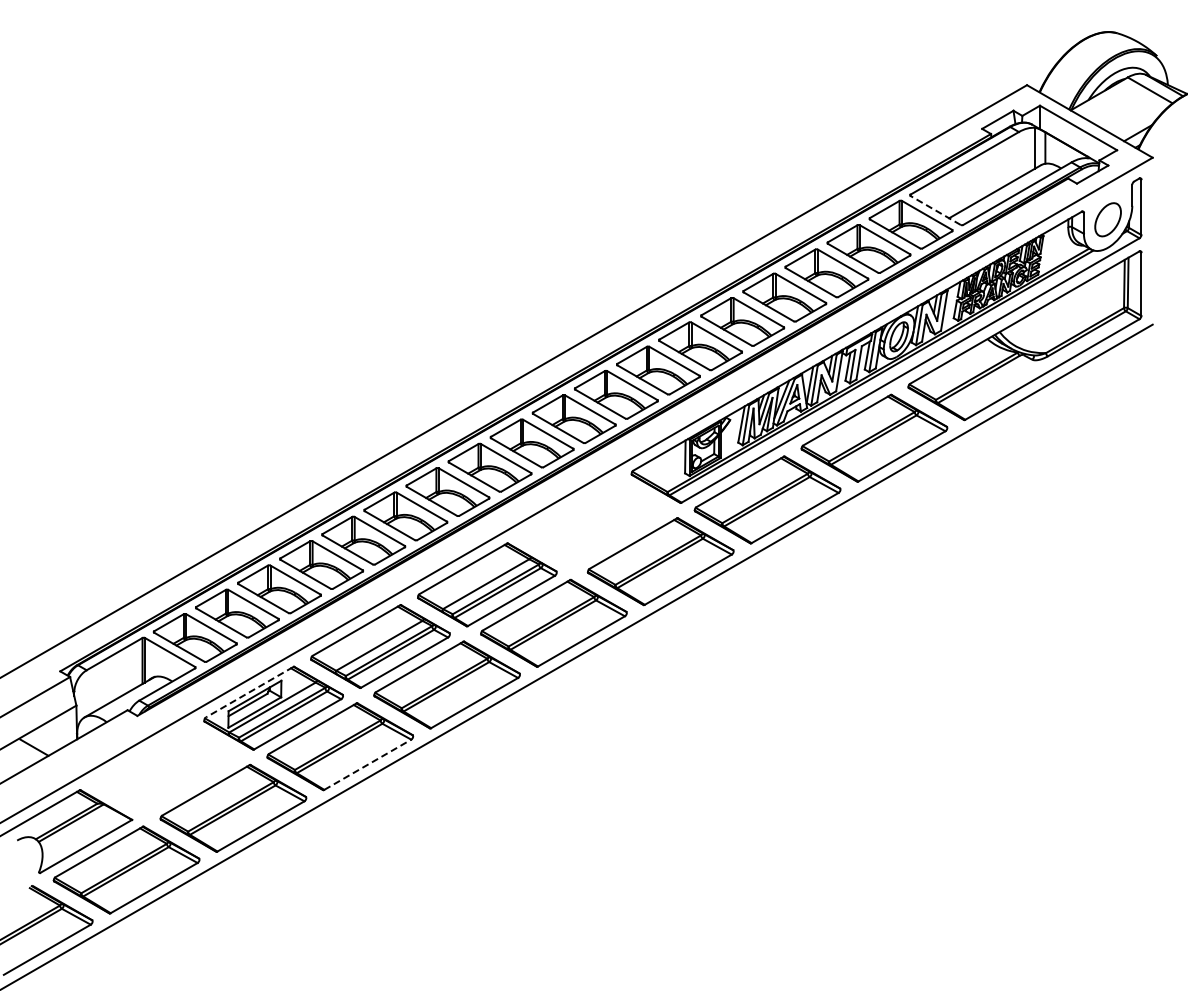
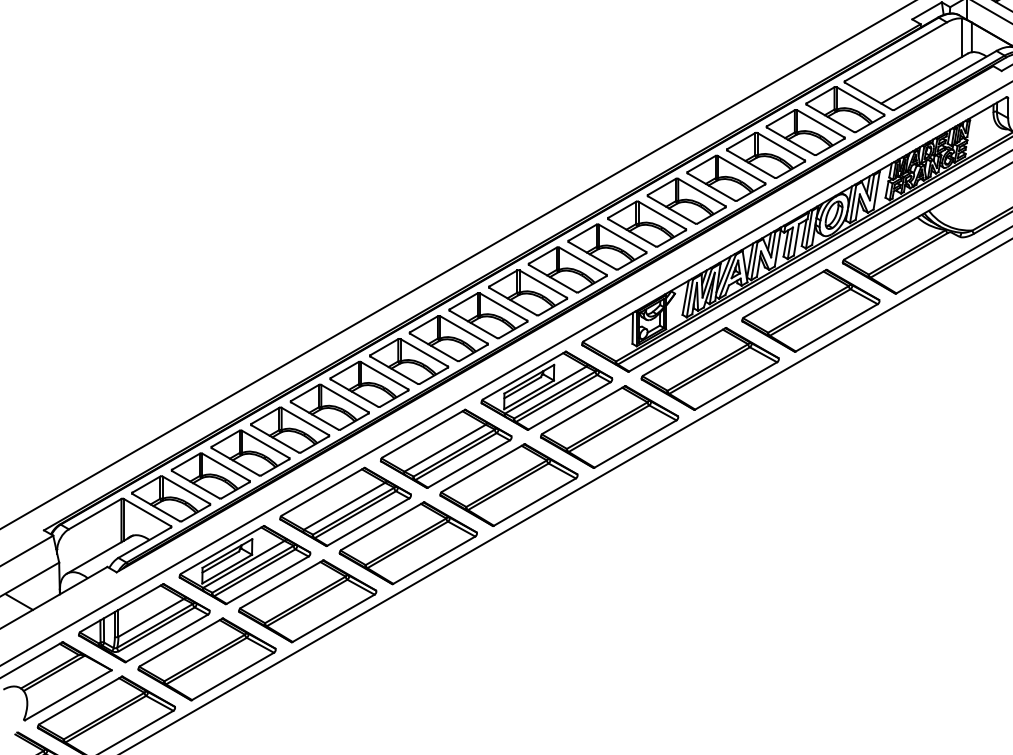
line: (935, 210) -> (868, 96), dashed -> solid
part: (593, 522) -> (546, 390), added
line: (249, 692) -> (222, 550), dashed -> solid
line: (368, 764) -> (334, 618), dashed -> solid
part: (166, 769) -> (144, 622), added

